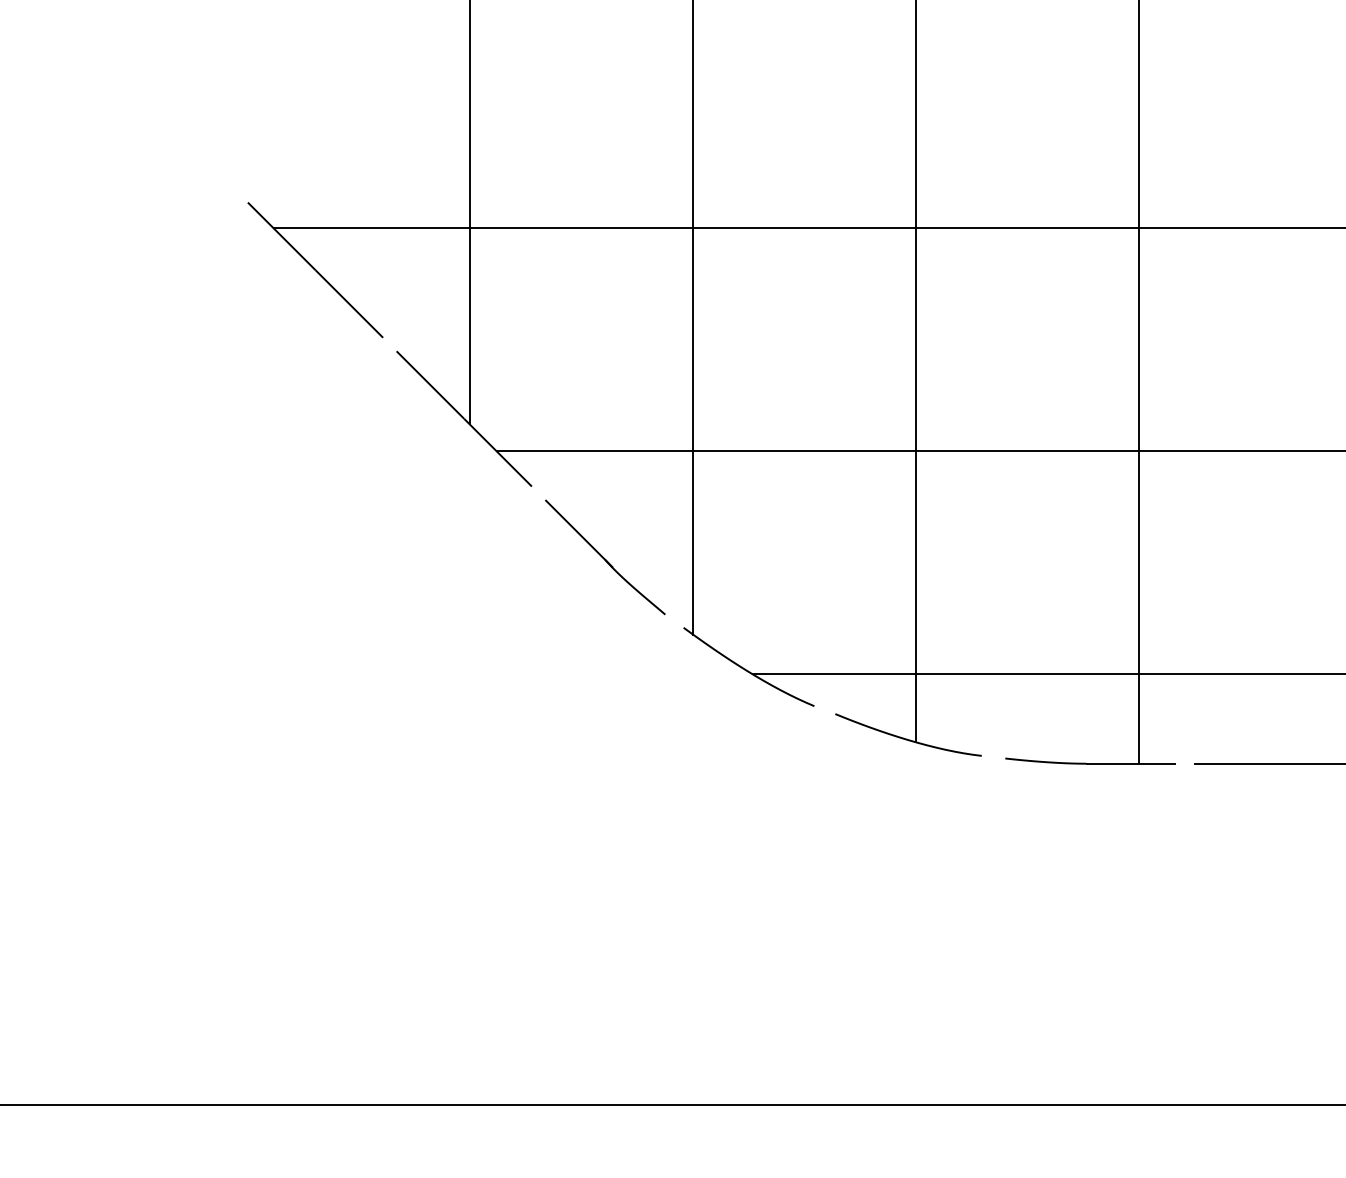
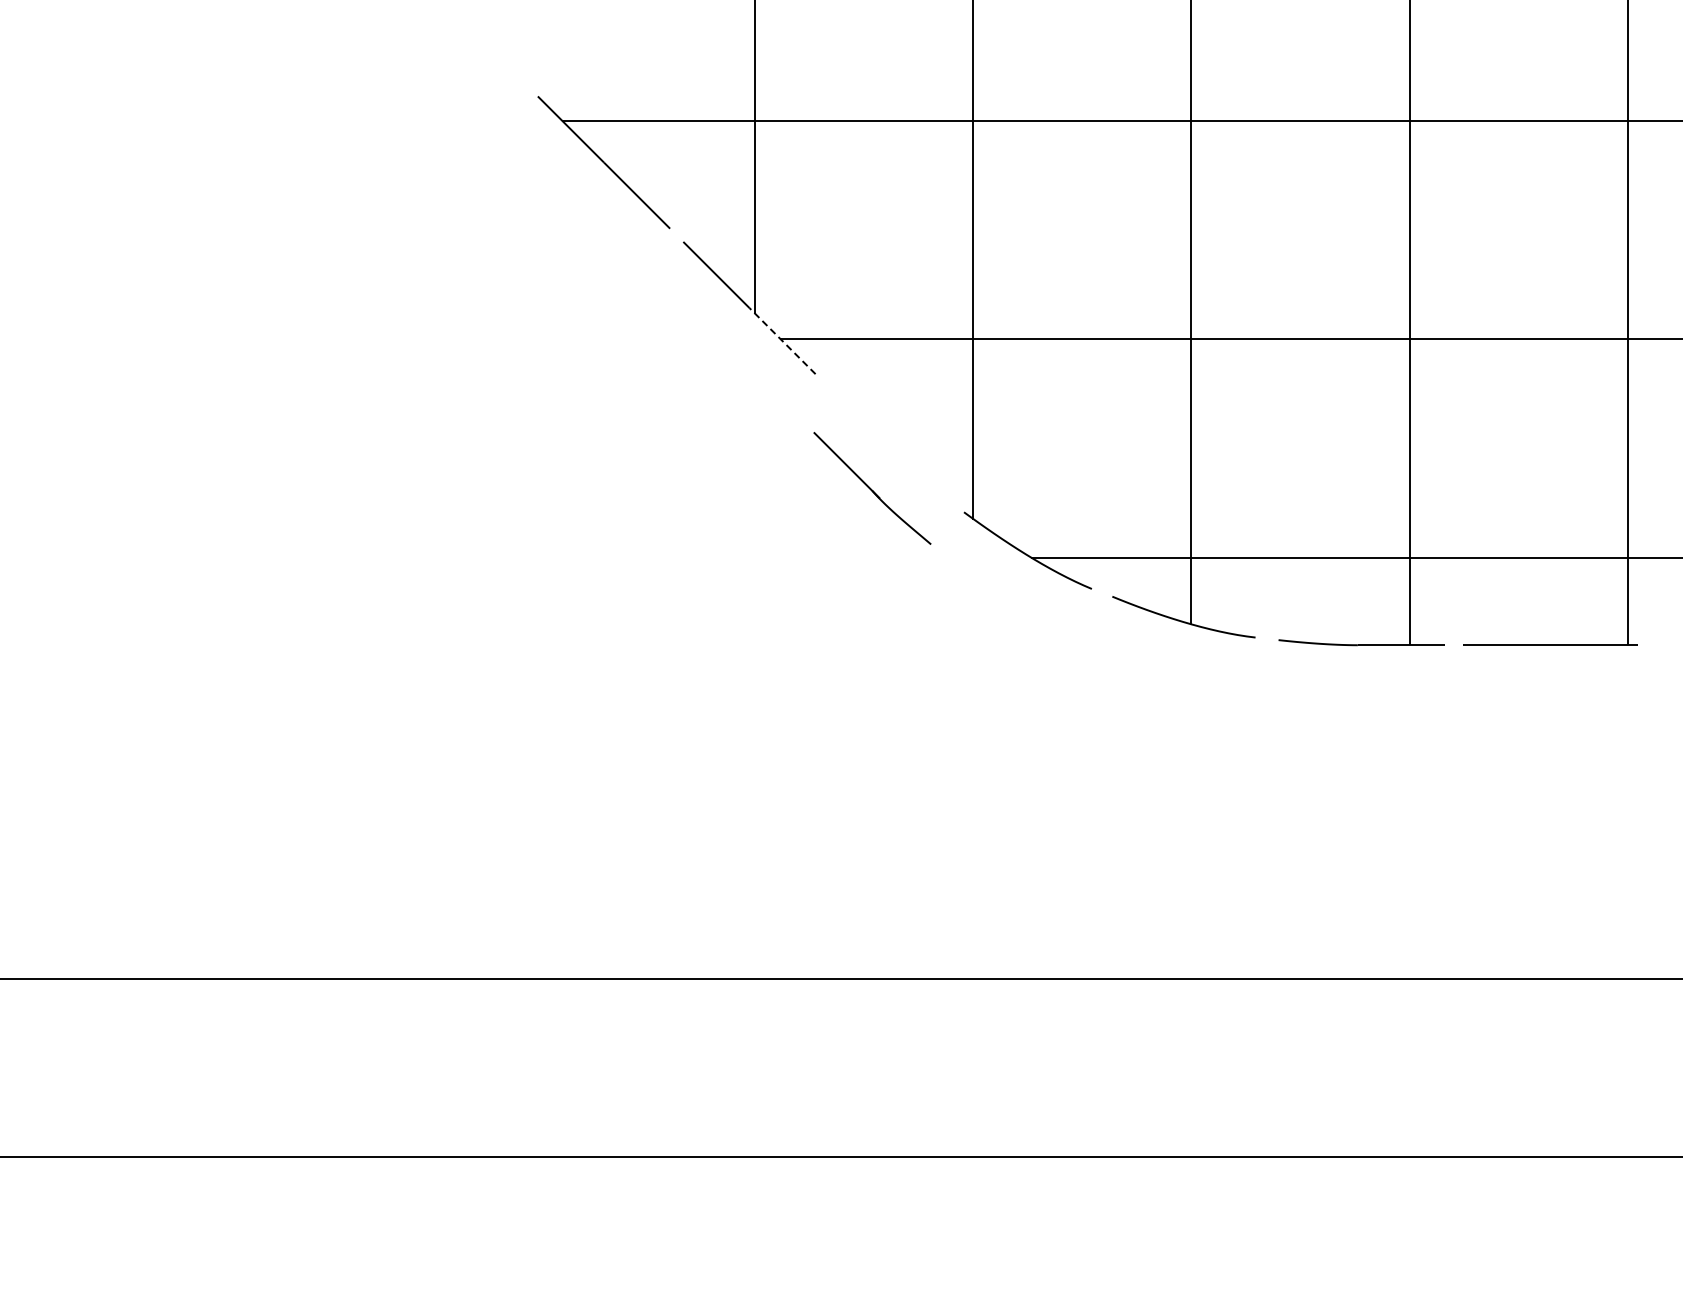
line: (498, 453) -> (782, 341), solid -> dashed
part: (605, 557) -> (872, 488), moved

